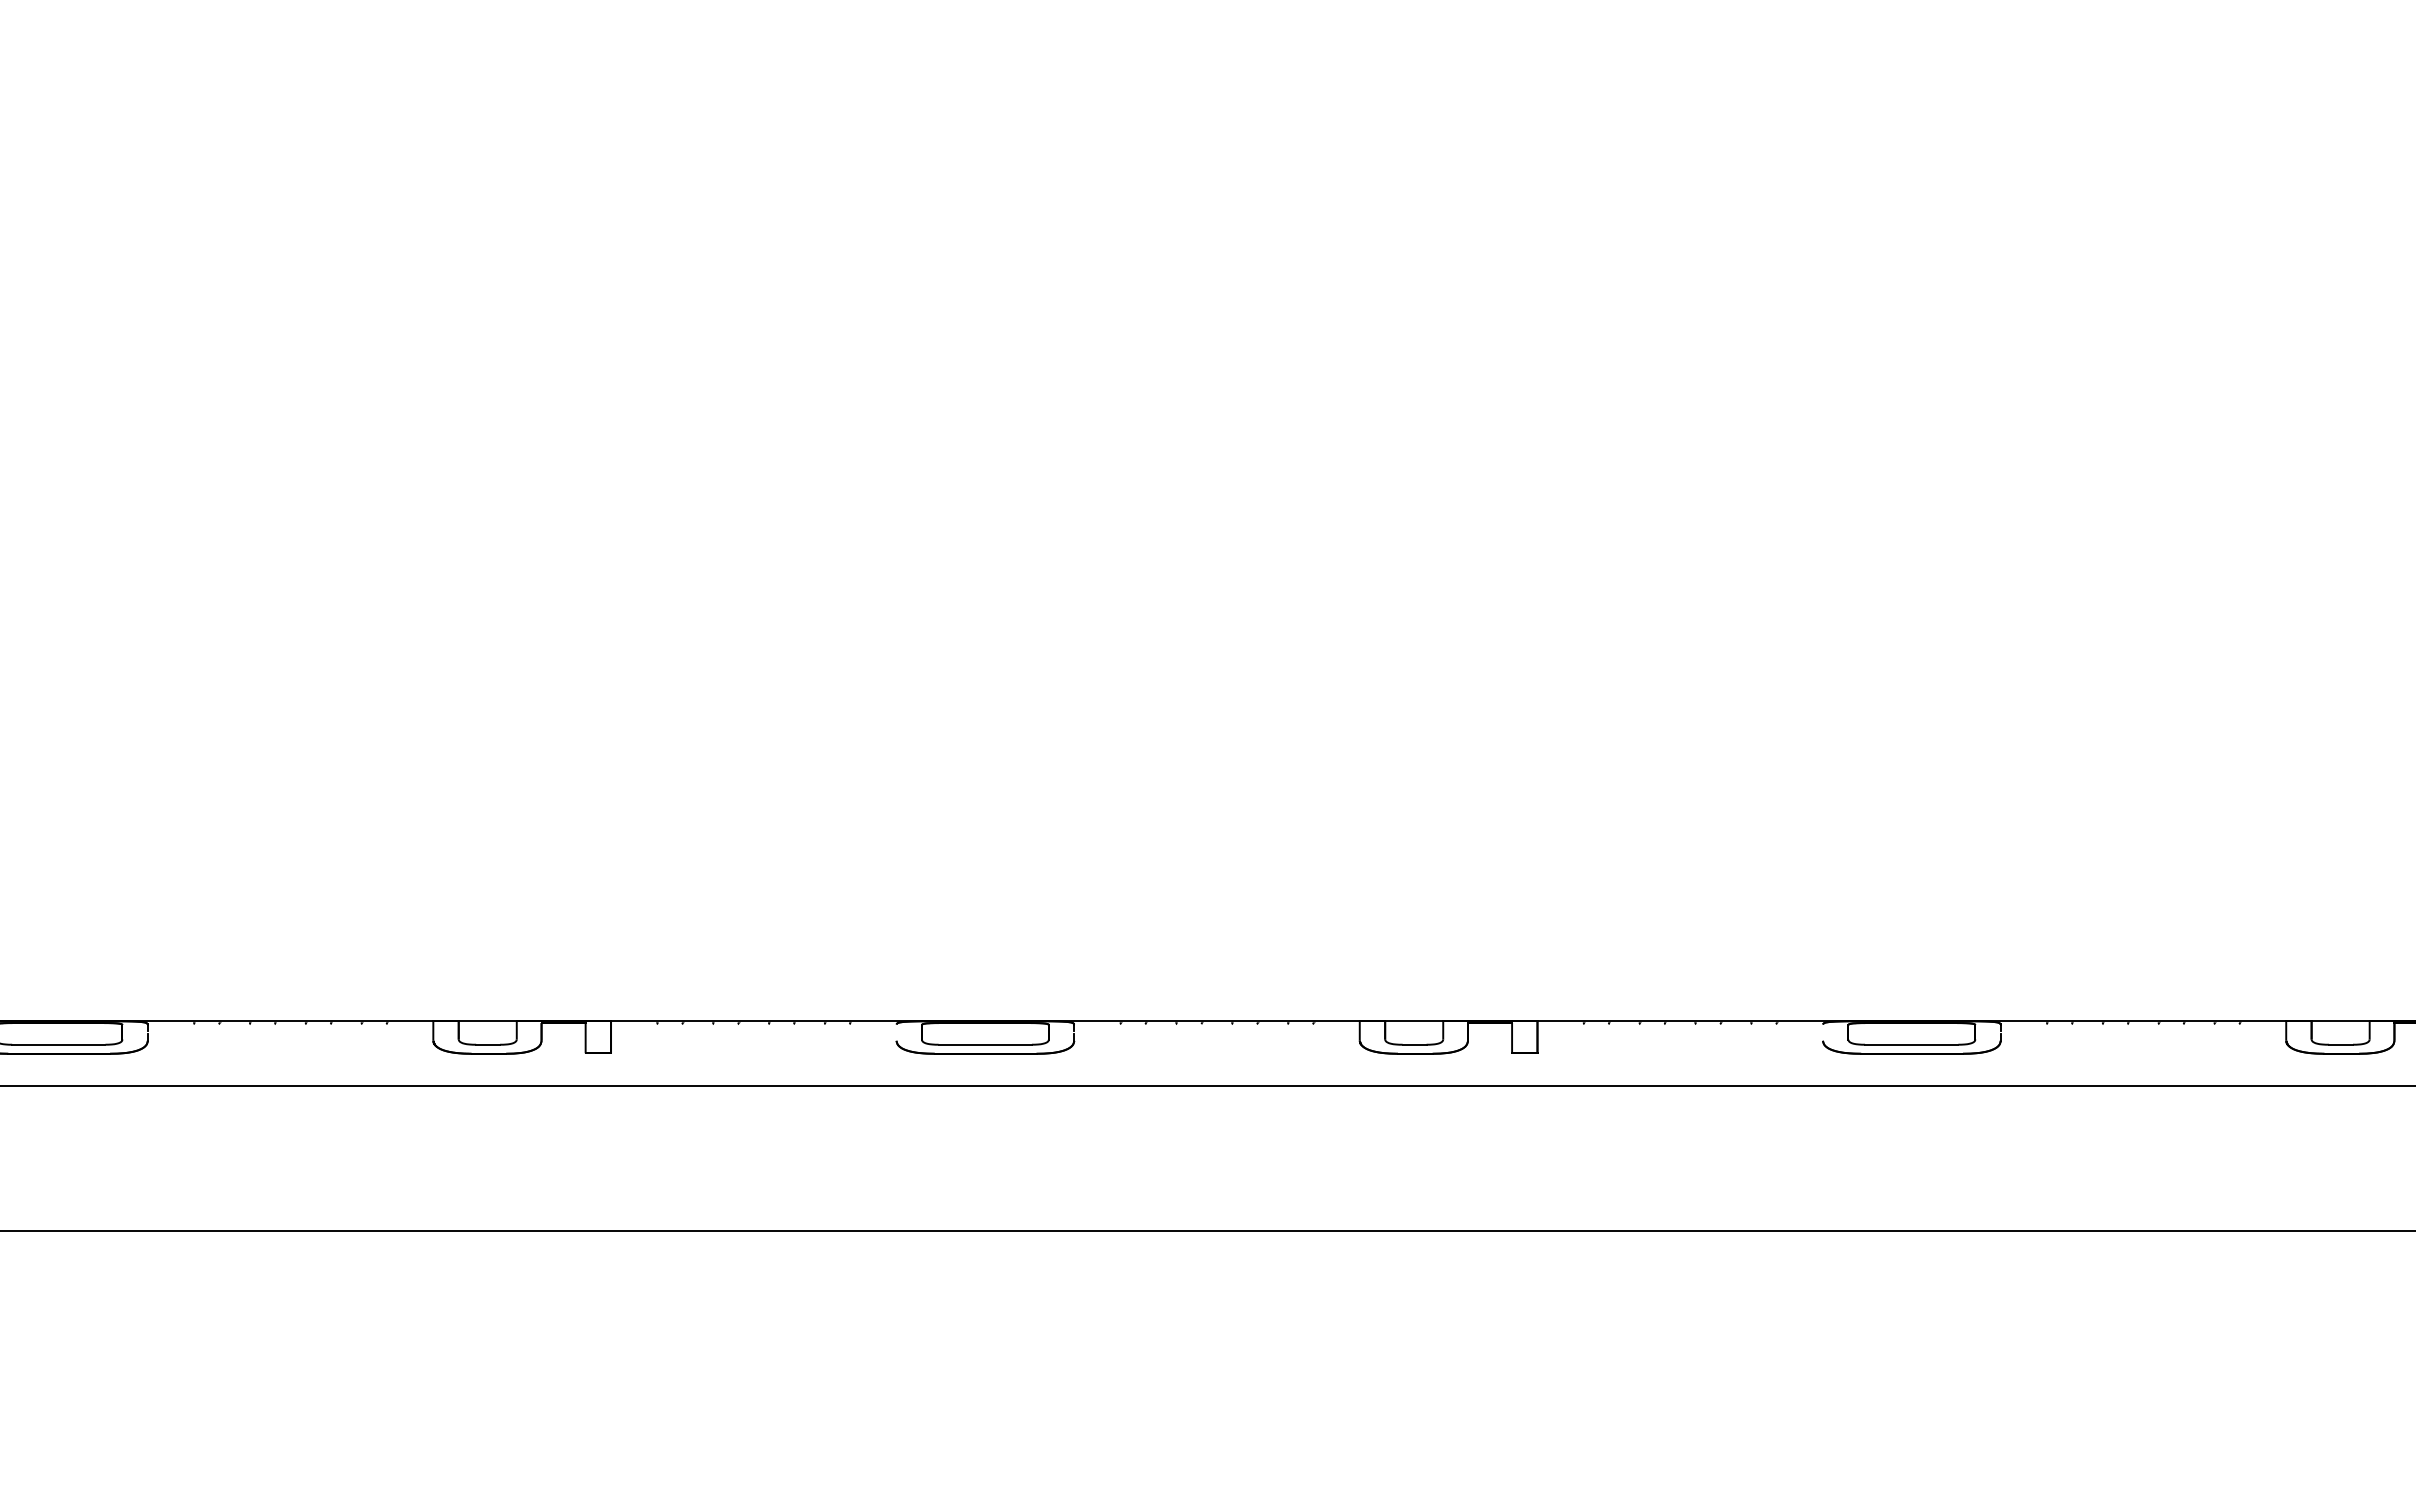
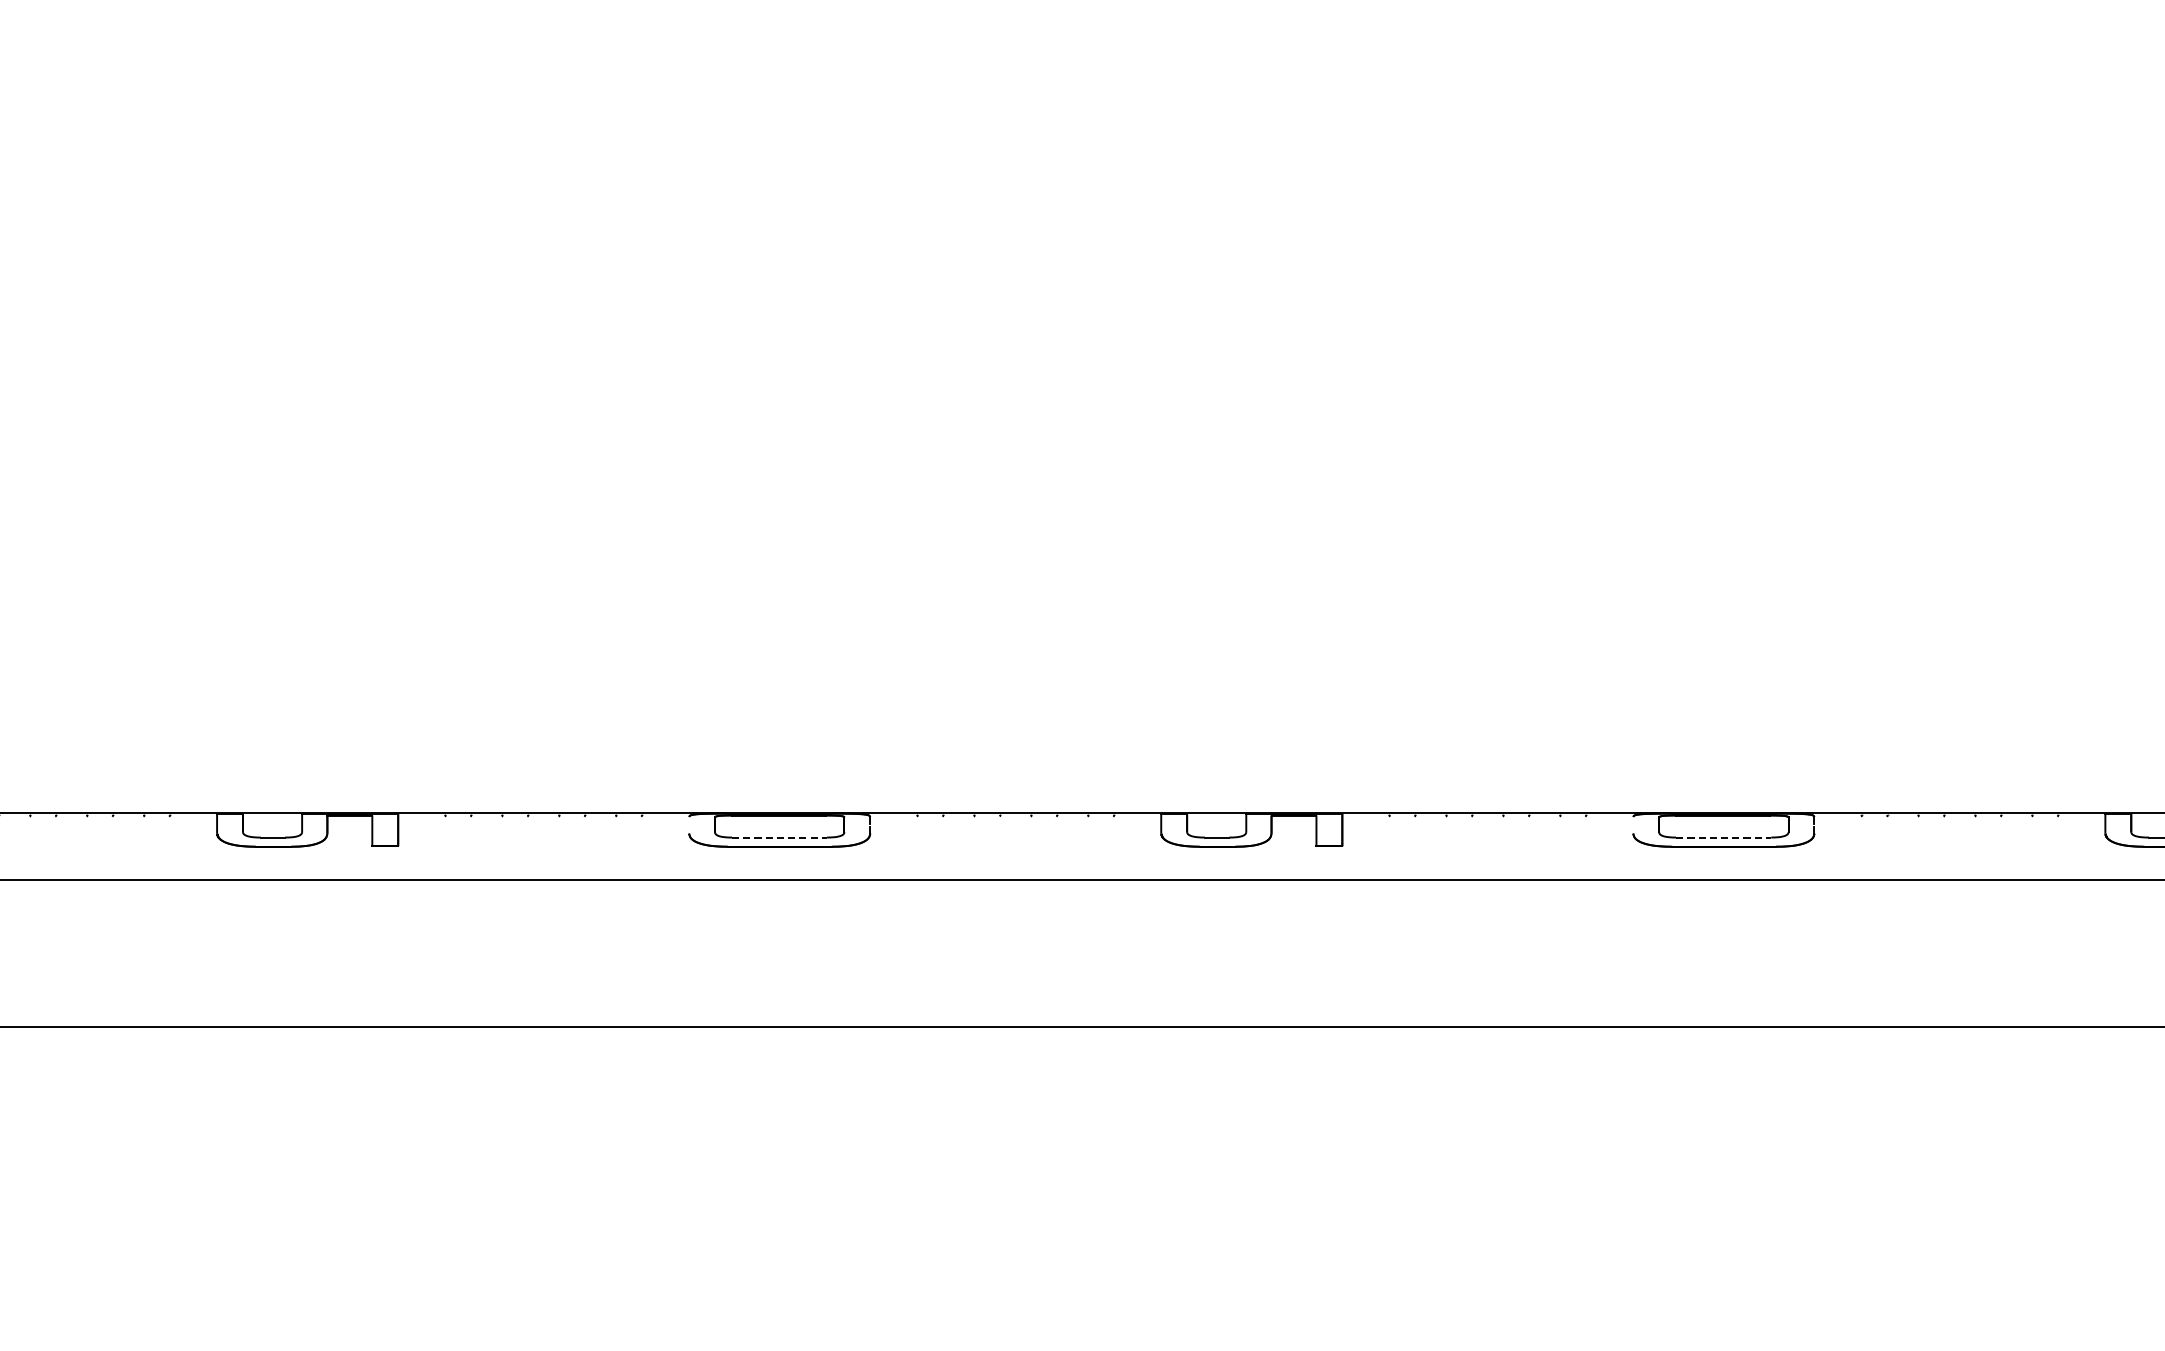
line: (985, 1044) -> (779, 837), solid -> dashed
line: (1911, 1044) -> (1723, 837), solid -> dashed

